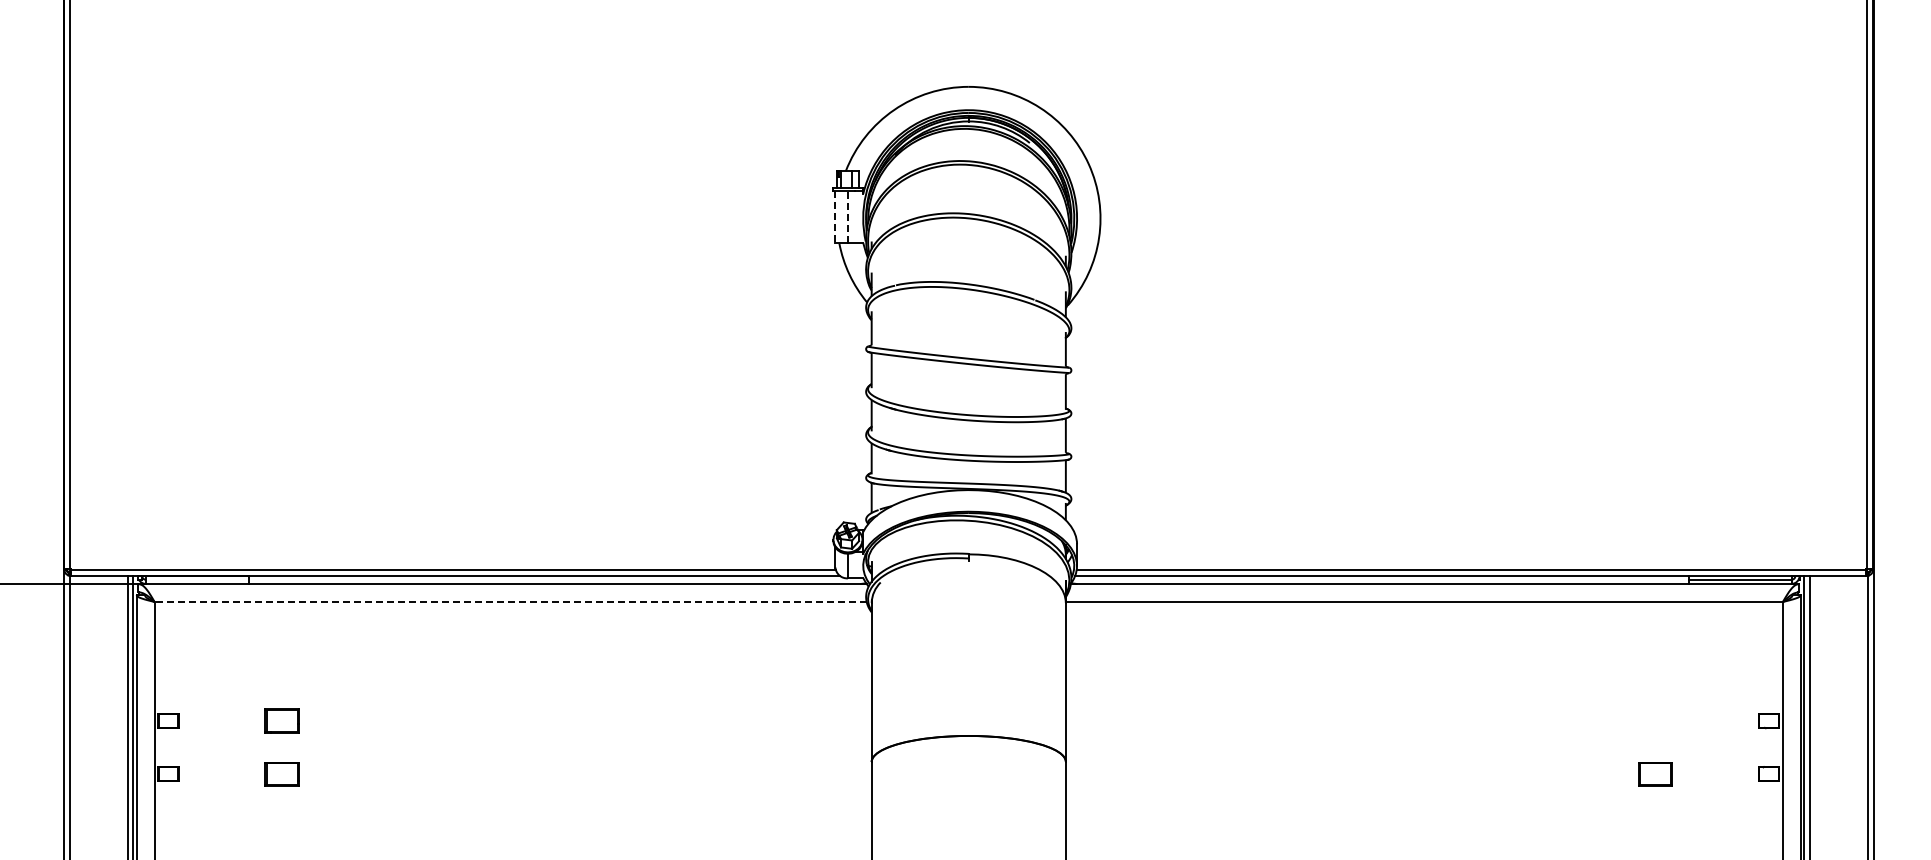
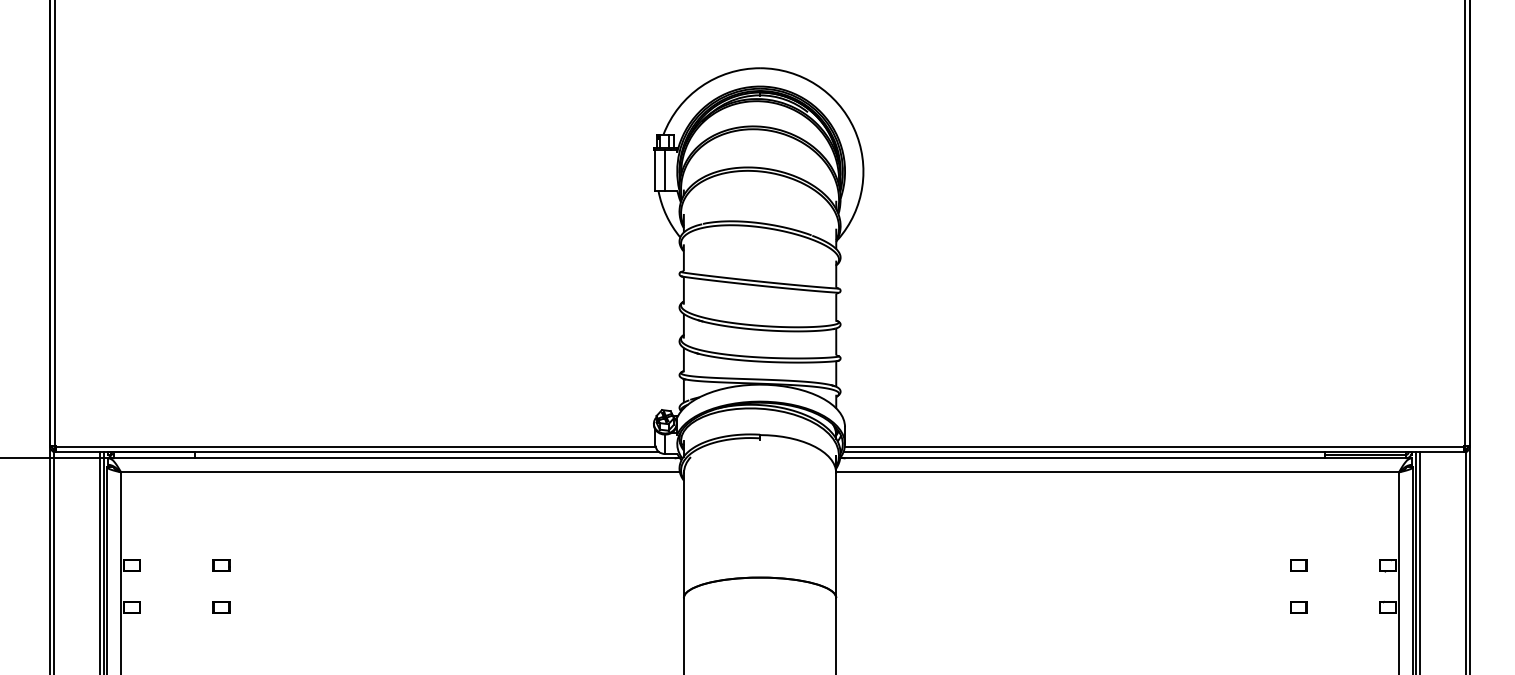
line: (847, 216) -> (664, 169), dashed -> solid
line: (835, 217) -> (655, 170), dashed -> solid
line: (510, 601) -> (400, 472), dashed -> solid
part: (282, 720) -> (221, 565), size x0.62
part: (1655, 720) -> (1298, 565), added
part: (282, 773) -> (221, 607), size x0.62
part: (1655, 773) -> (1298, 607), size x0.62

